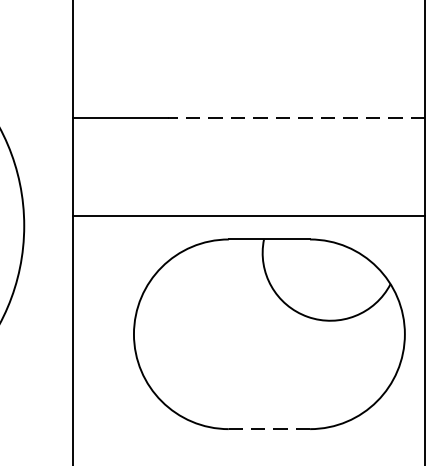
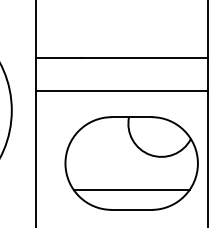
line: (295, 117) -> (144, 57), dashed -> solid
line: (248, 215) -> (121, 90), moved
line: (269, 389) -> (131, 190), added
line: (269, 428) -> (131, 209), dashed -> solid

